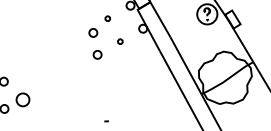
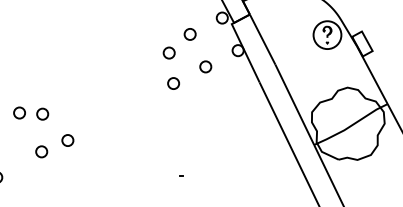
part: (107, 18) -> (189, 34), size x1.67
part: (120, 41) -> (205, 66), size x1.67
part: (22, 99) -> (67, 140), size x0.62

